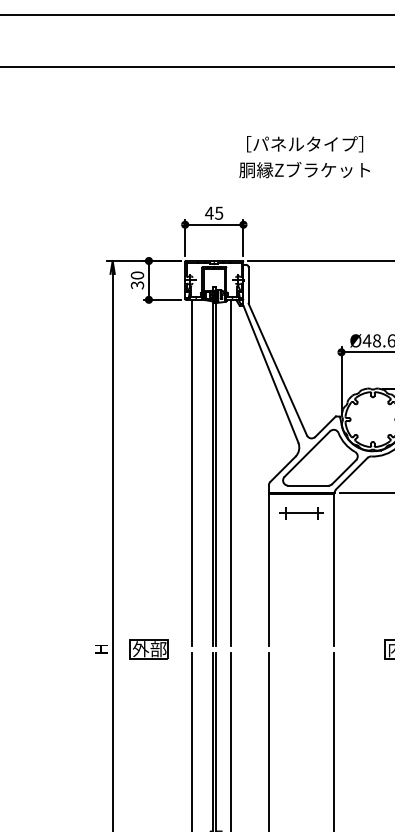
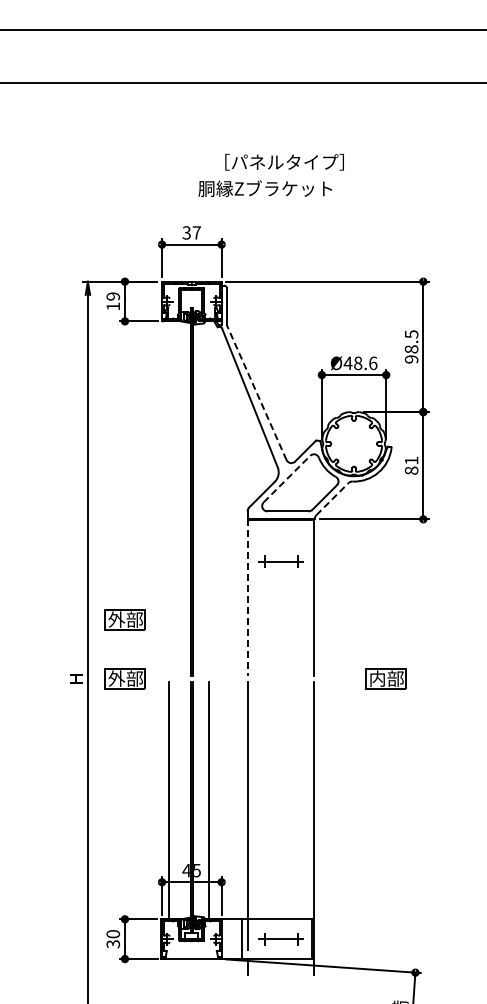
text: (303, 169) -> (264, 188), moved
text: (213, 212) -> (191, 232), 45 -> 37
text: (137, 280) -> (113, 301), 30 -> 19
line: (277, 369) -> (256, 392), solid -> dashed
line: (306, 454) -> (286, 479), solid -> dashed
line: (192, 473) -> (169, 498), removed
line: (231, 473) -> (209, 498), removed
line: (351, 474) -> (332, 499), solid -> dashed
part: (301, 513) -> (280, 561), moved
line: (269, 569) -> (248, 597), solid -> dashed
part: (148, 591) -> (124, 619), added

